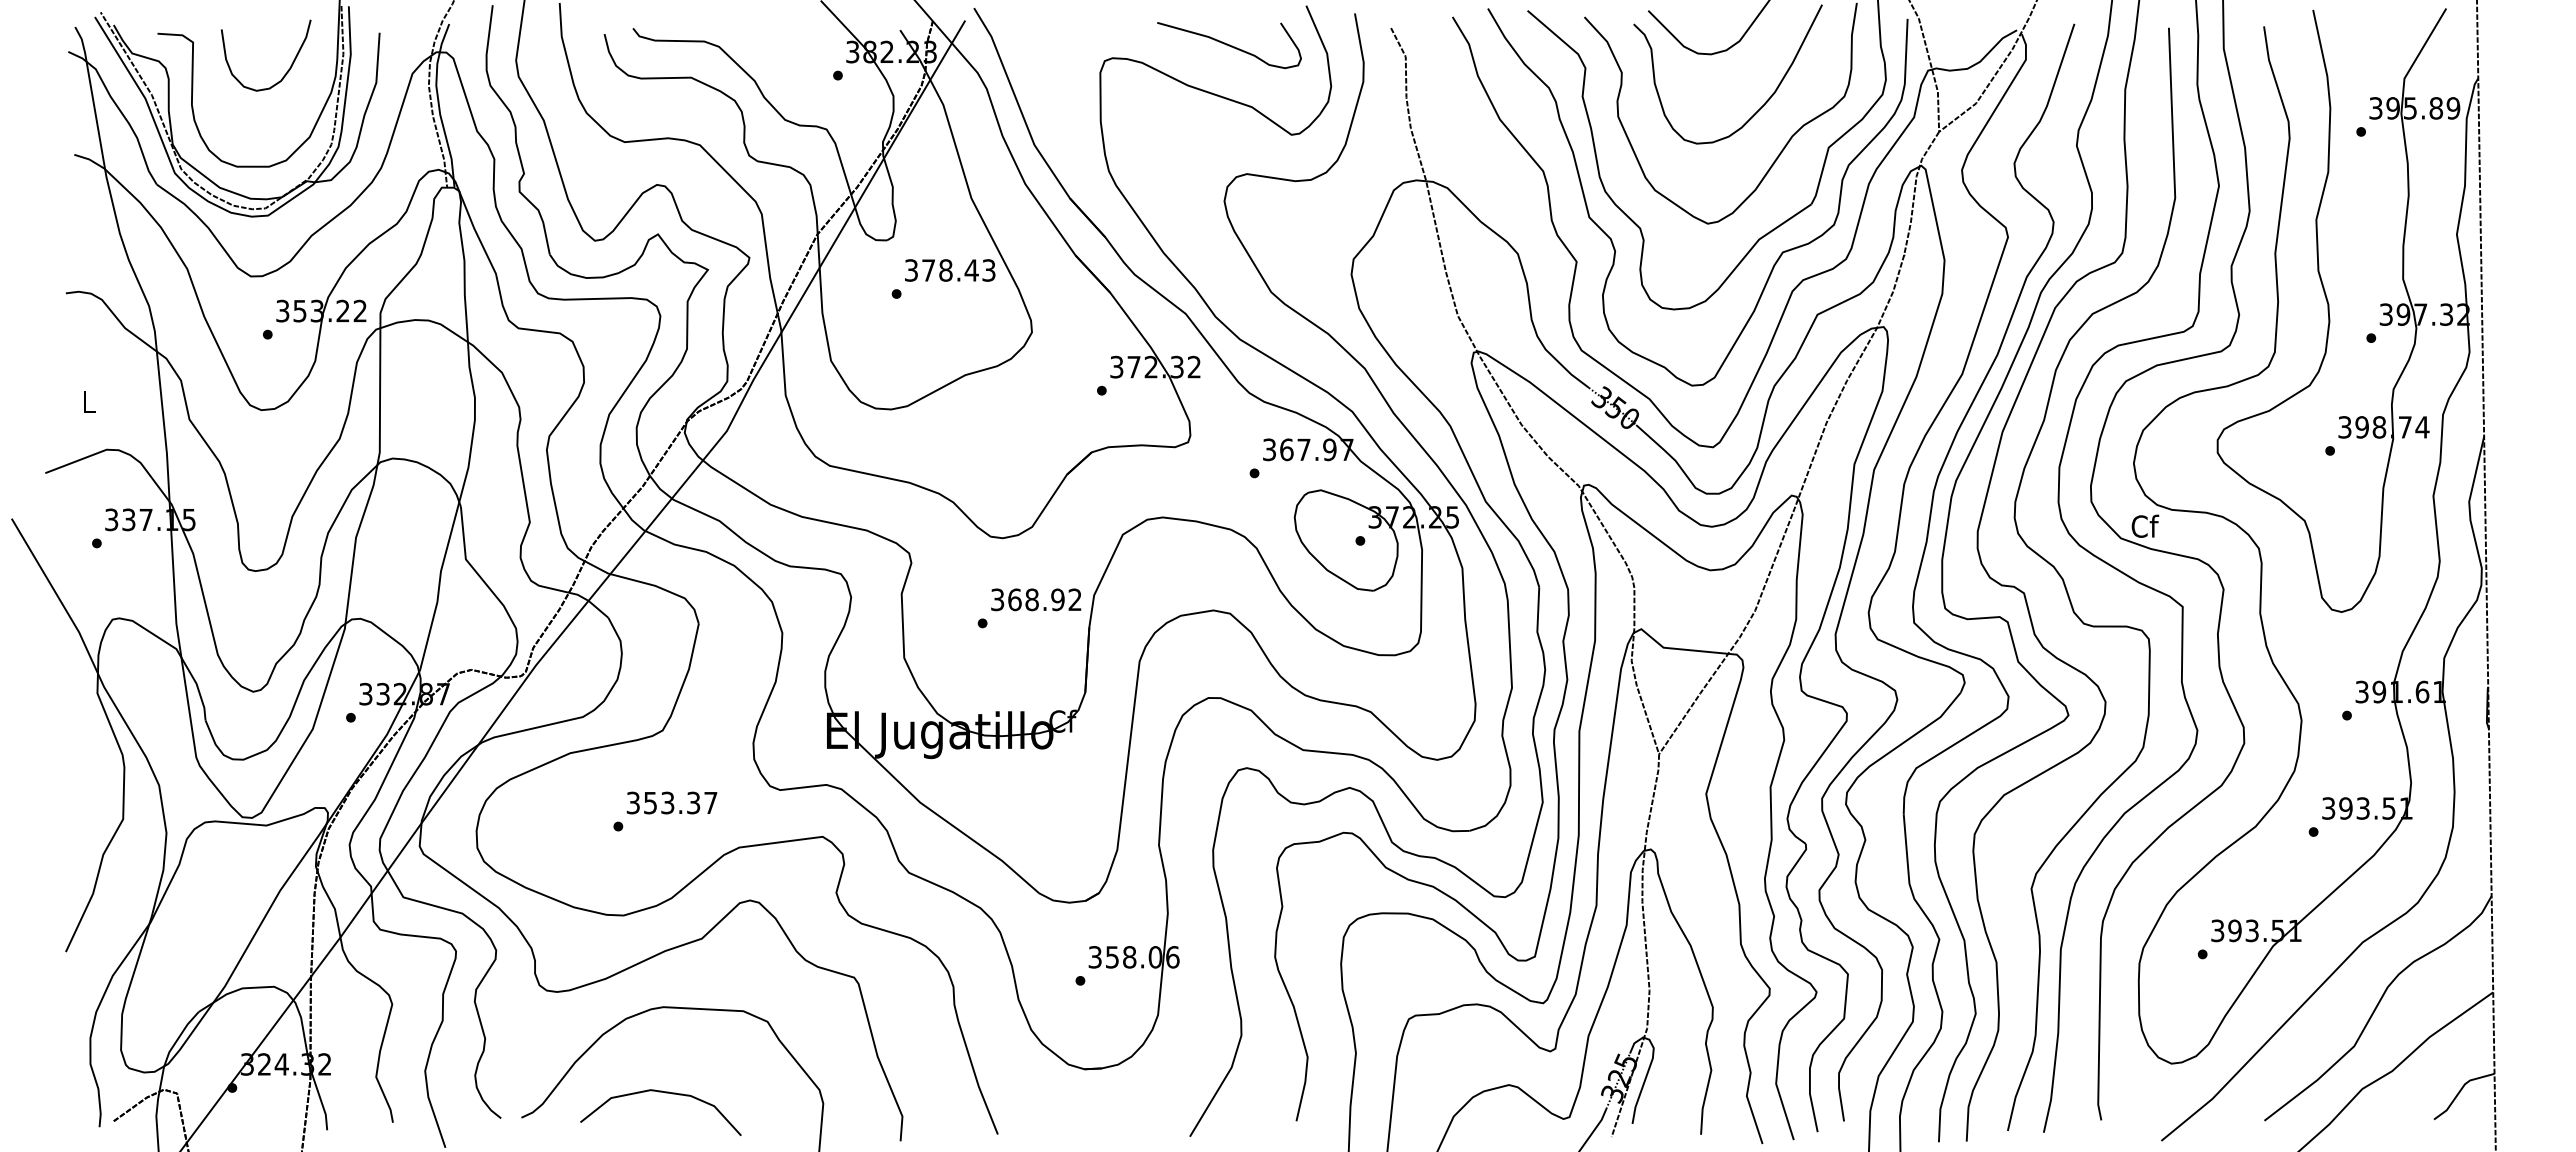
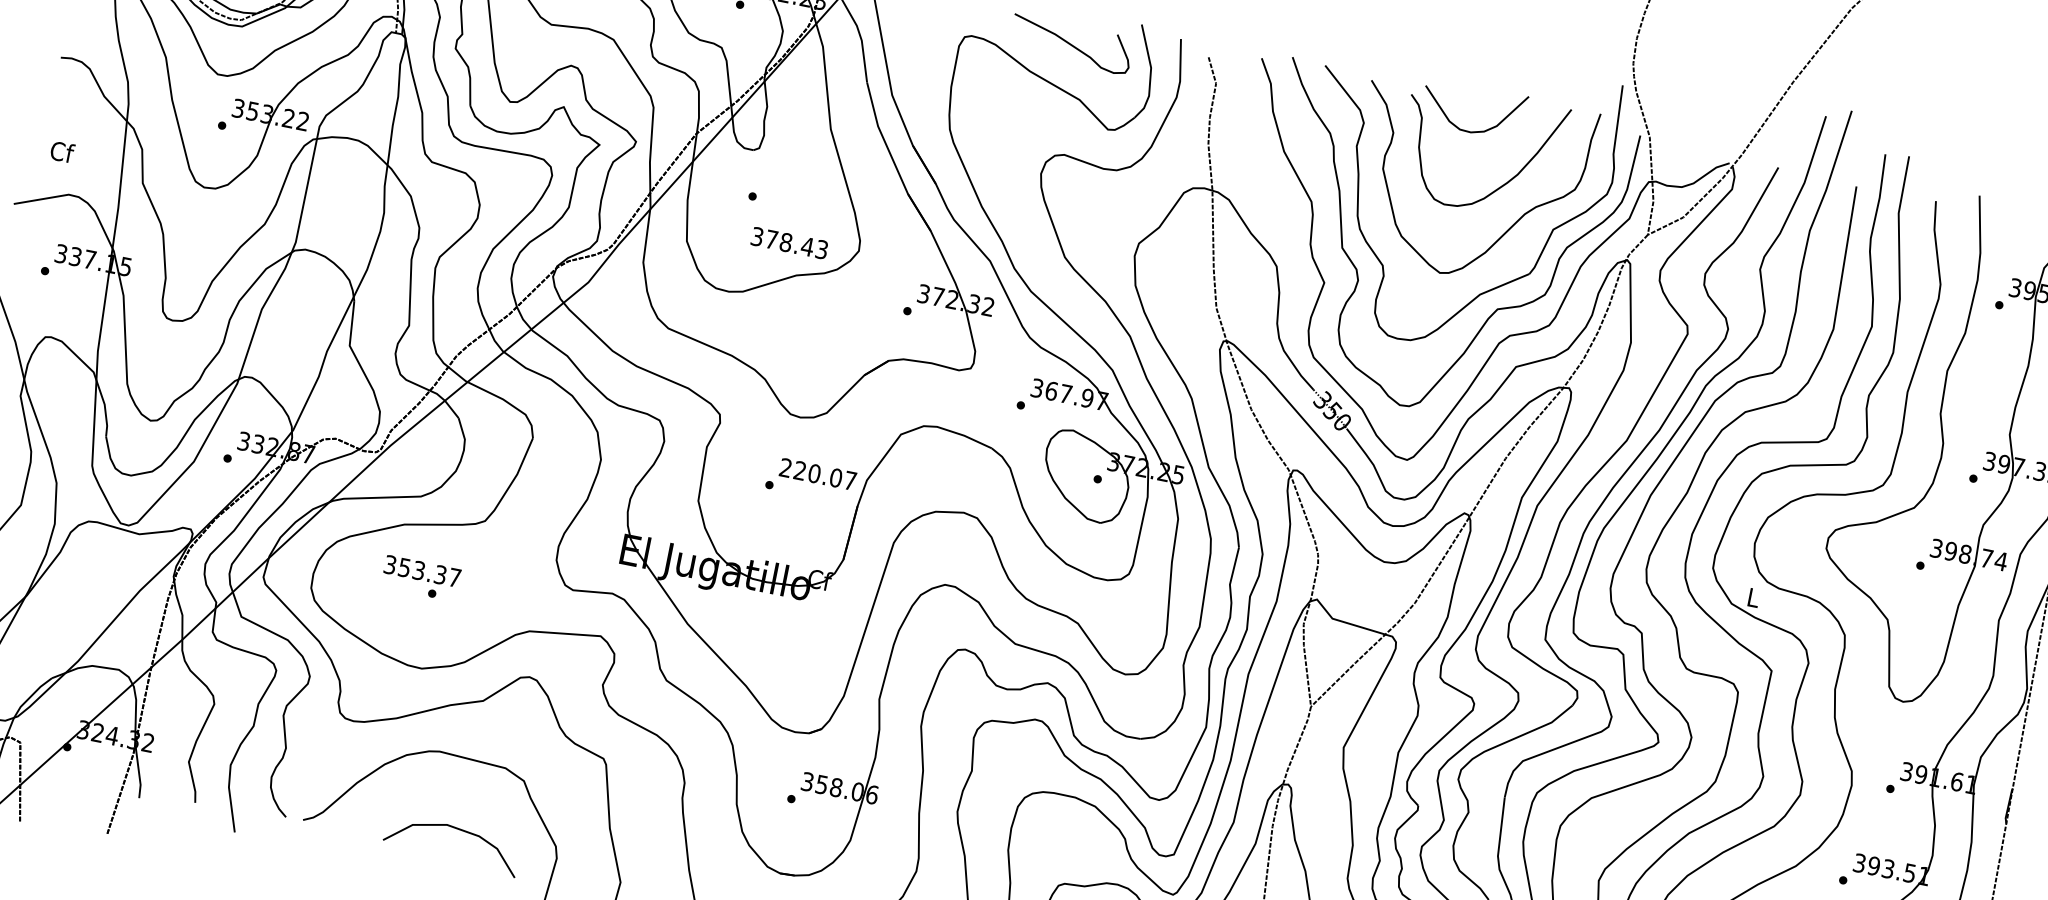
text: (950, 270) -> (789, 243), moved
text: (89, 401) -> (62, 151), L -> Cf
text: (2145, 525) -> (1754, 597), Cf -> L
text: (1036, 599) -> (818, 474), 368.92 -> 220.07
text: (671, 802) -> (422, 570), moved
curve: (665, 1093) -> (458, 830), moved

